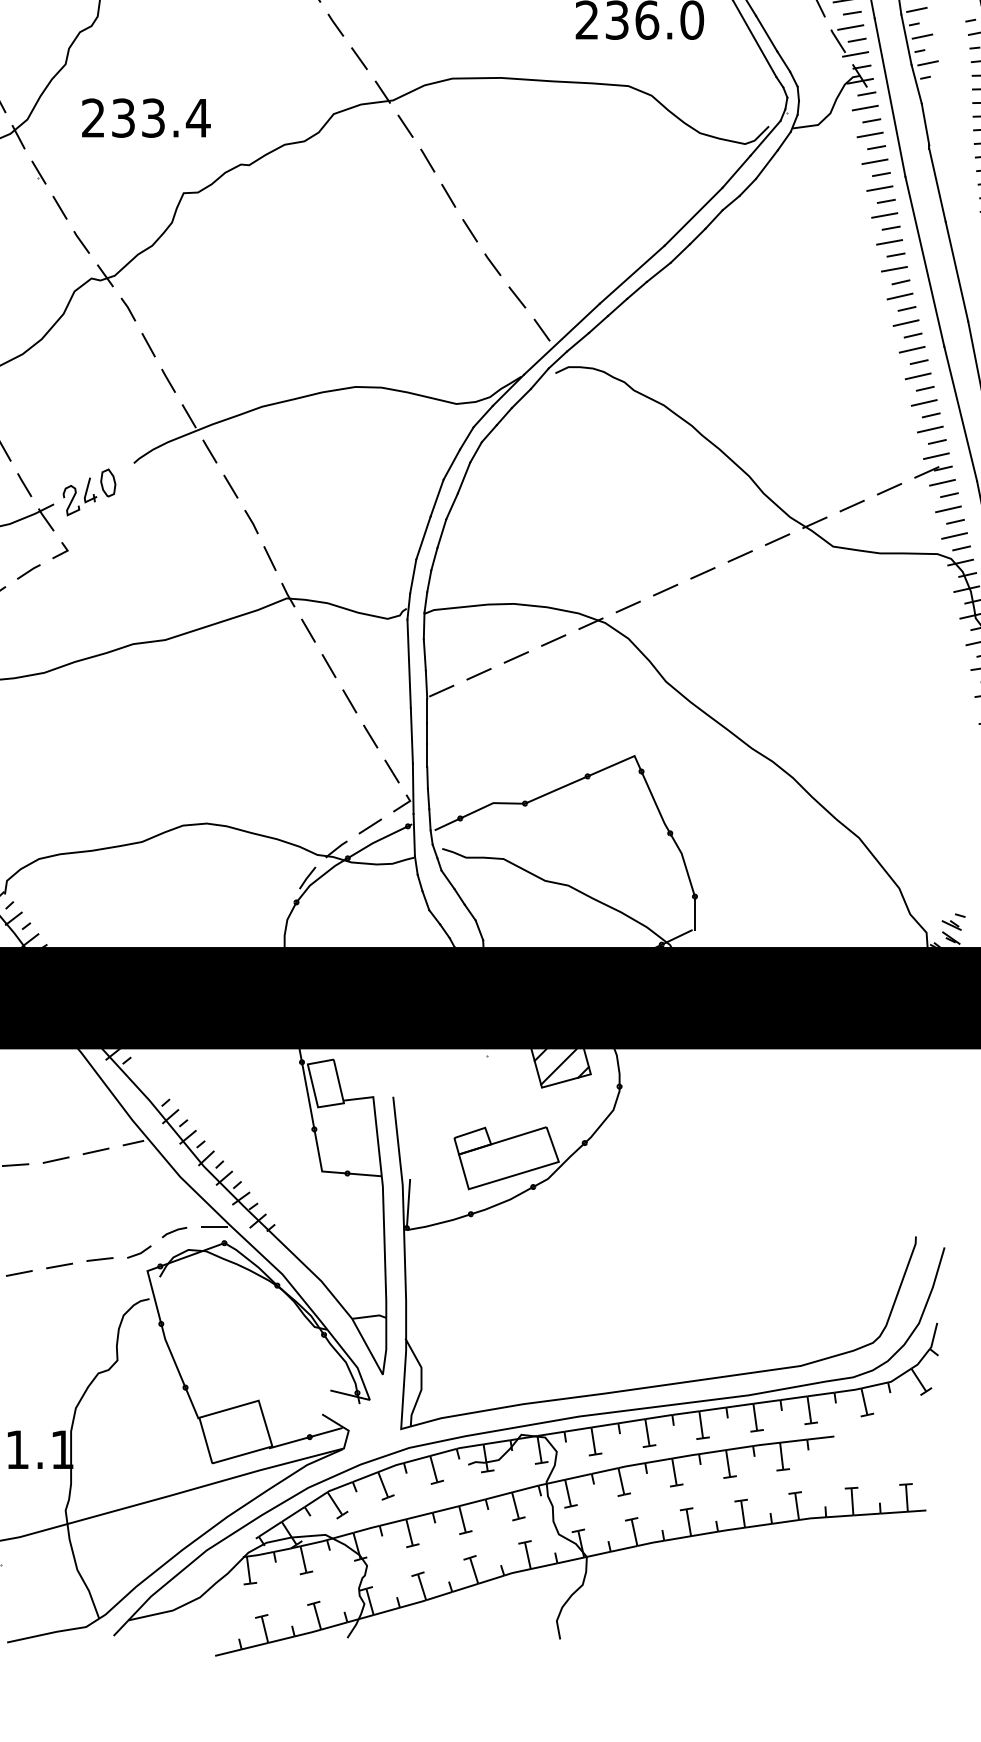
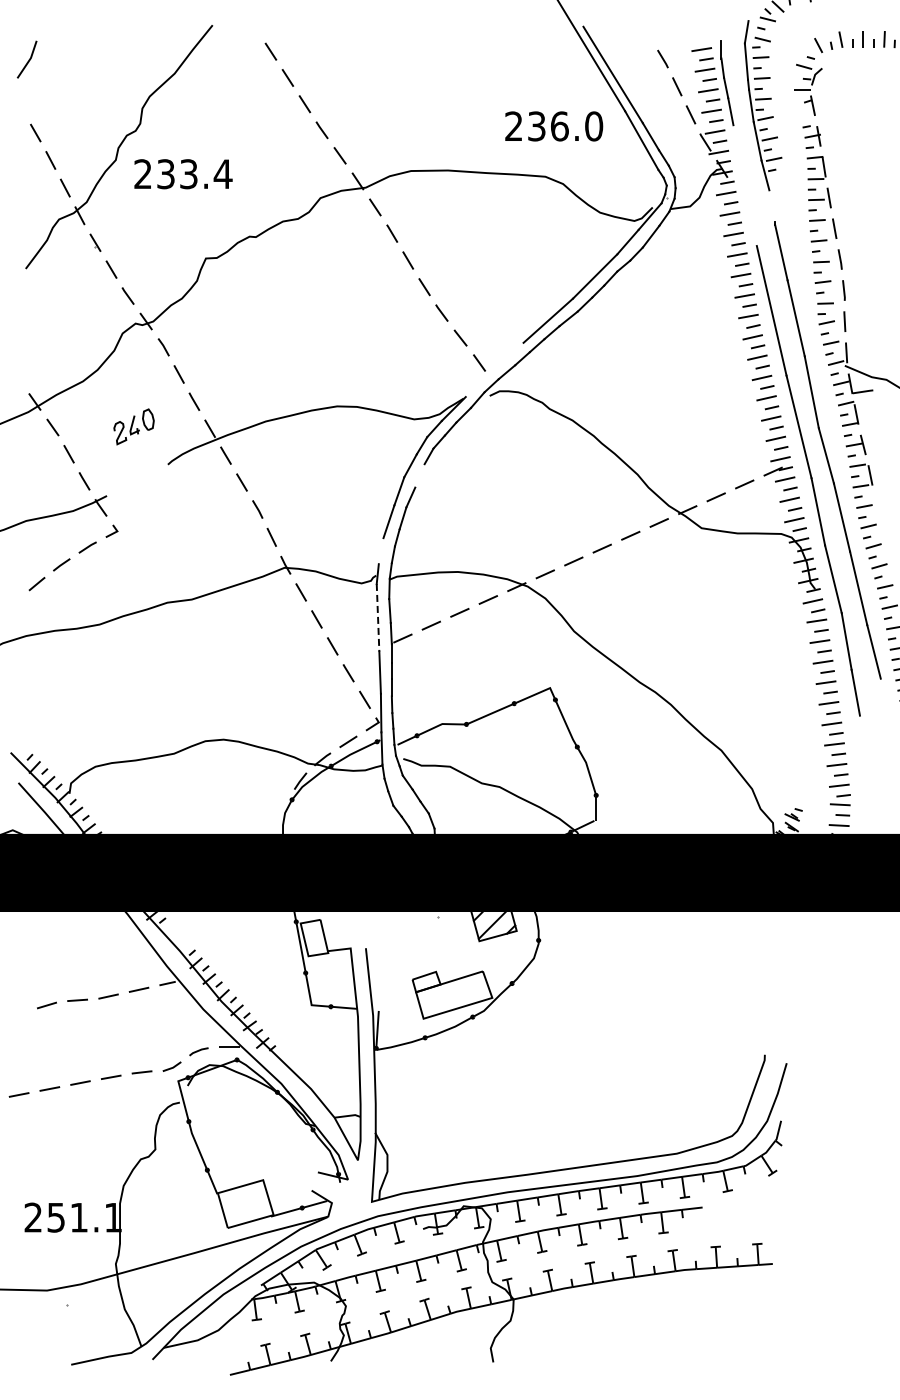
line: (889, 97) -> (744, 185), removed
text: (146, 118) -> (183, 174), moved
line: (925, 125) -> (772, 206), removed
line: (561, 338) -> (494, 369), removed
line: (463, 477) -> (419, 475), removed
part: (88, 491) -> (133, 426), moved
line: (412, 577) -> (380, 551), removed
line: (409, 663) -> (378, 617), solid -> dashed

